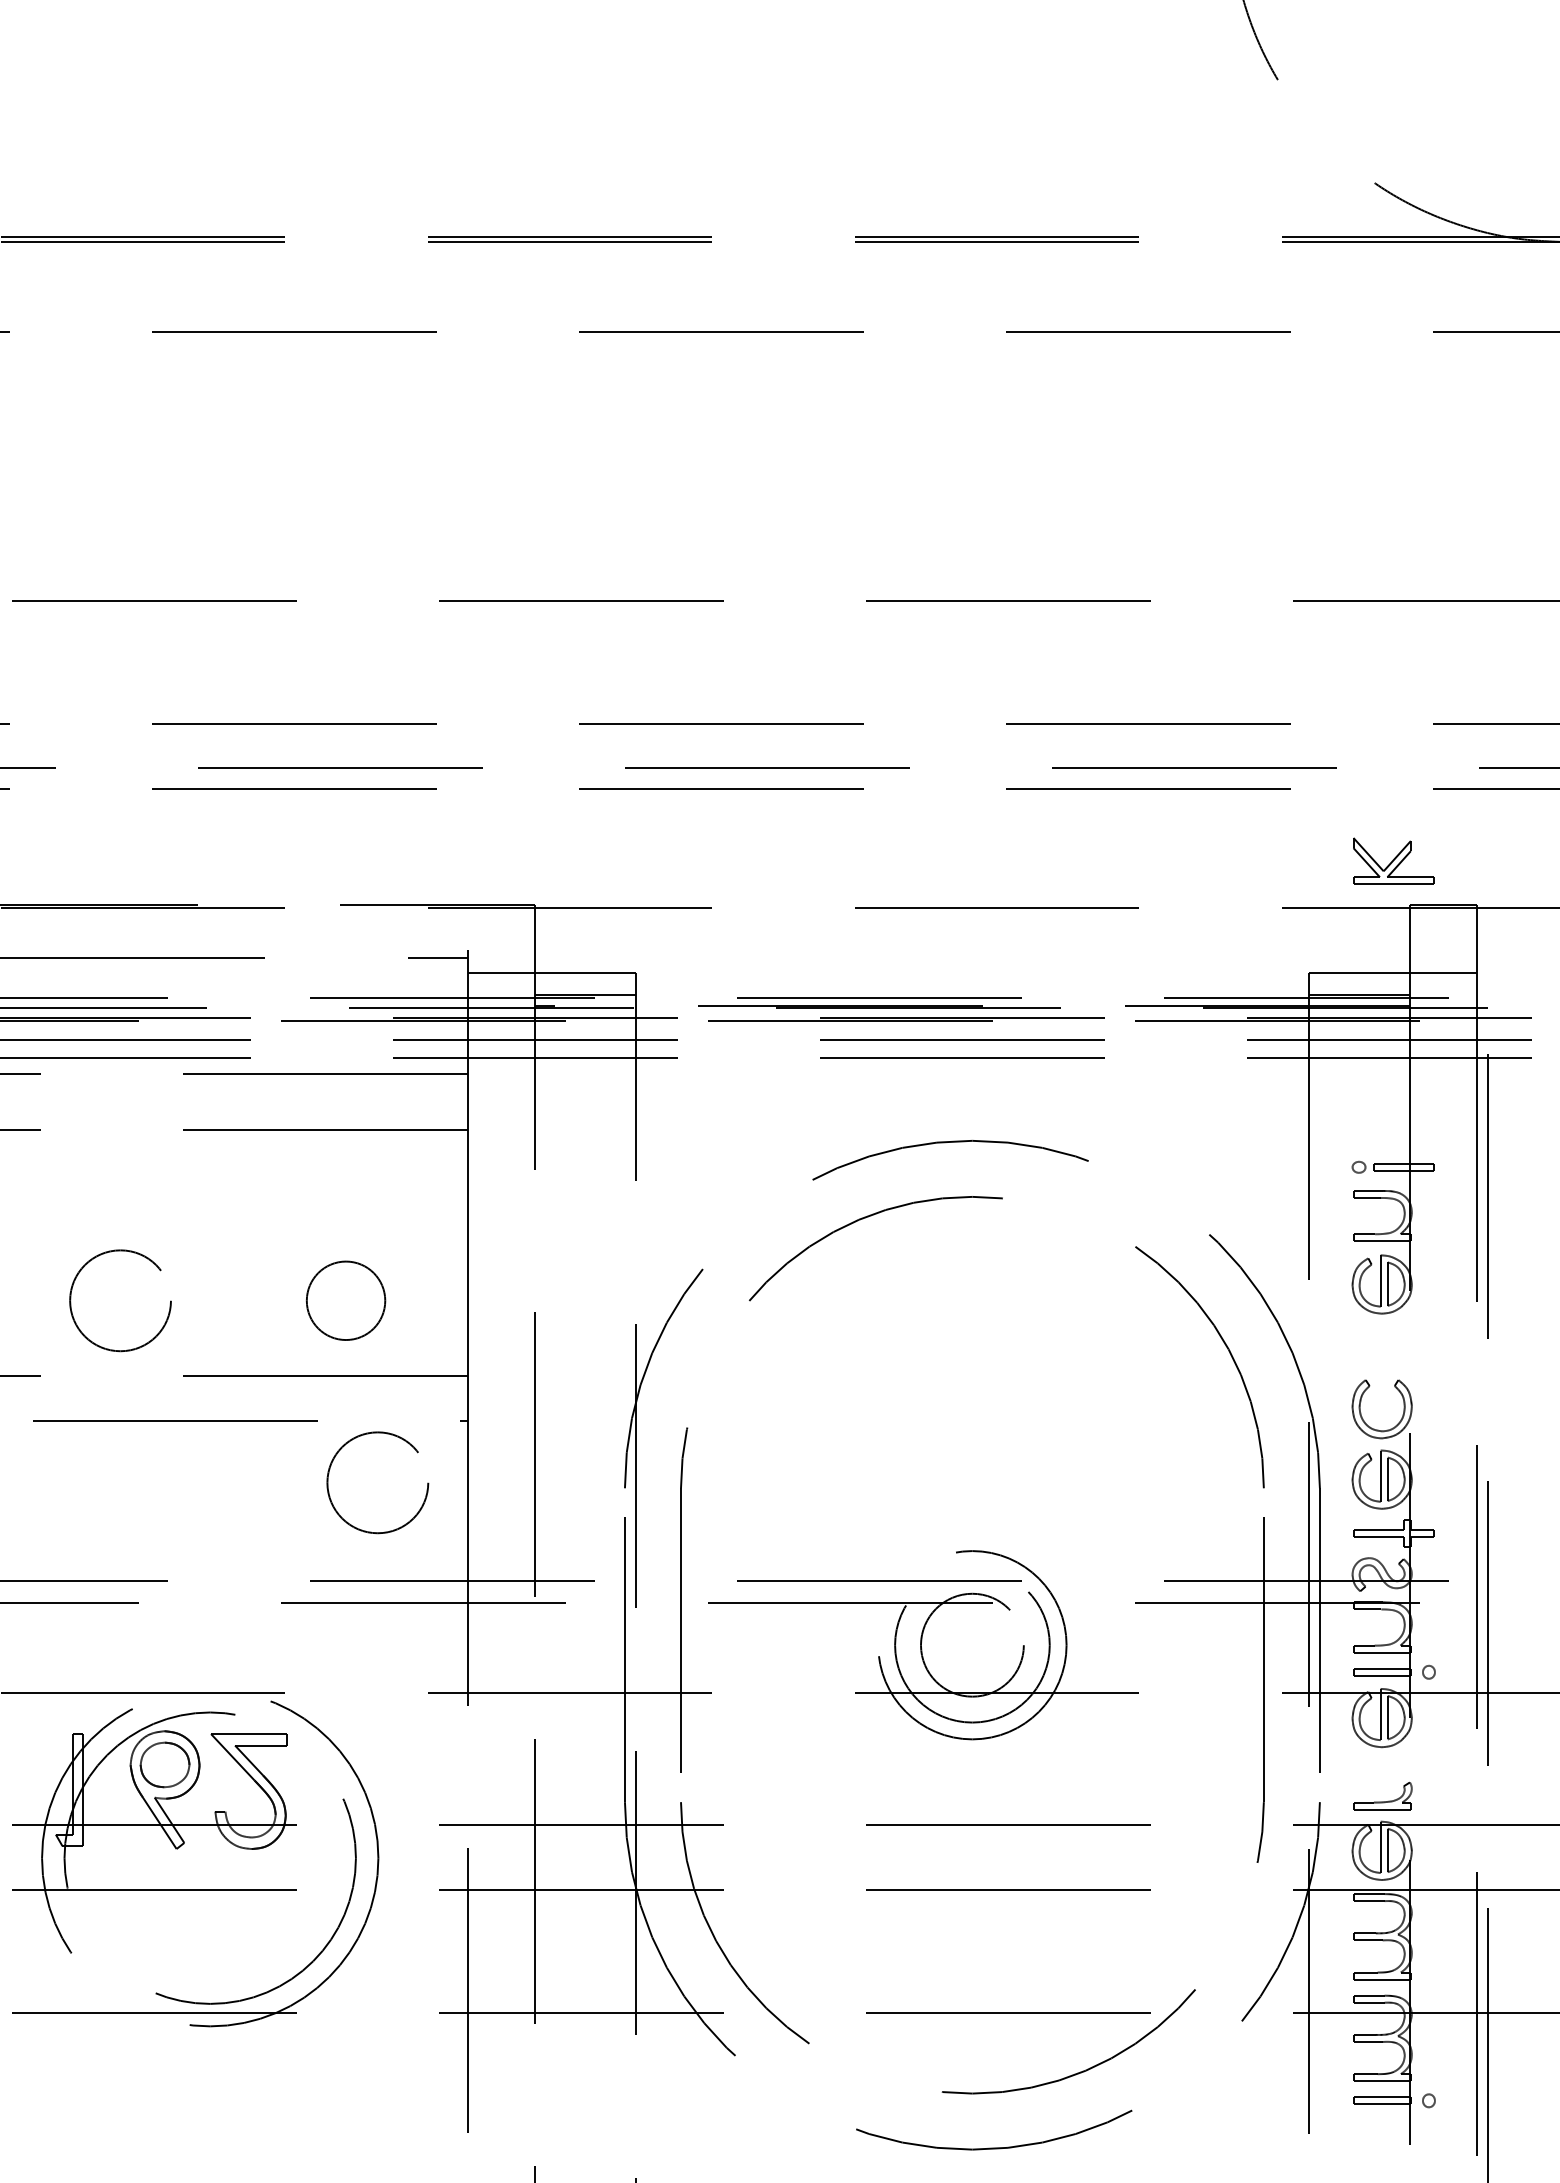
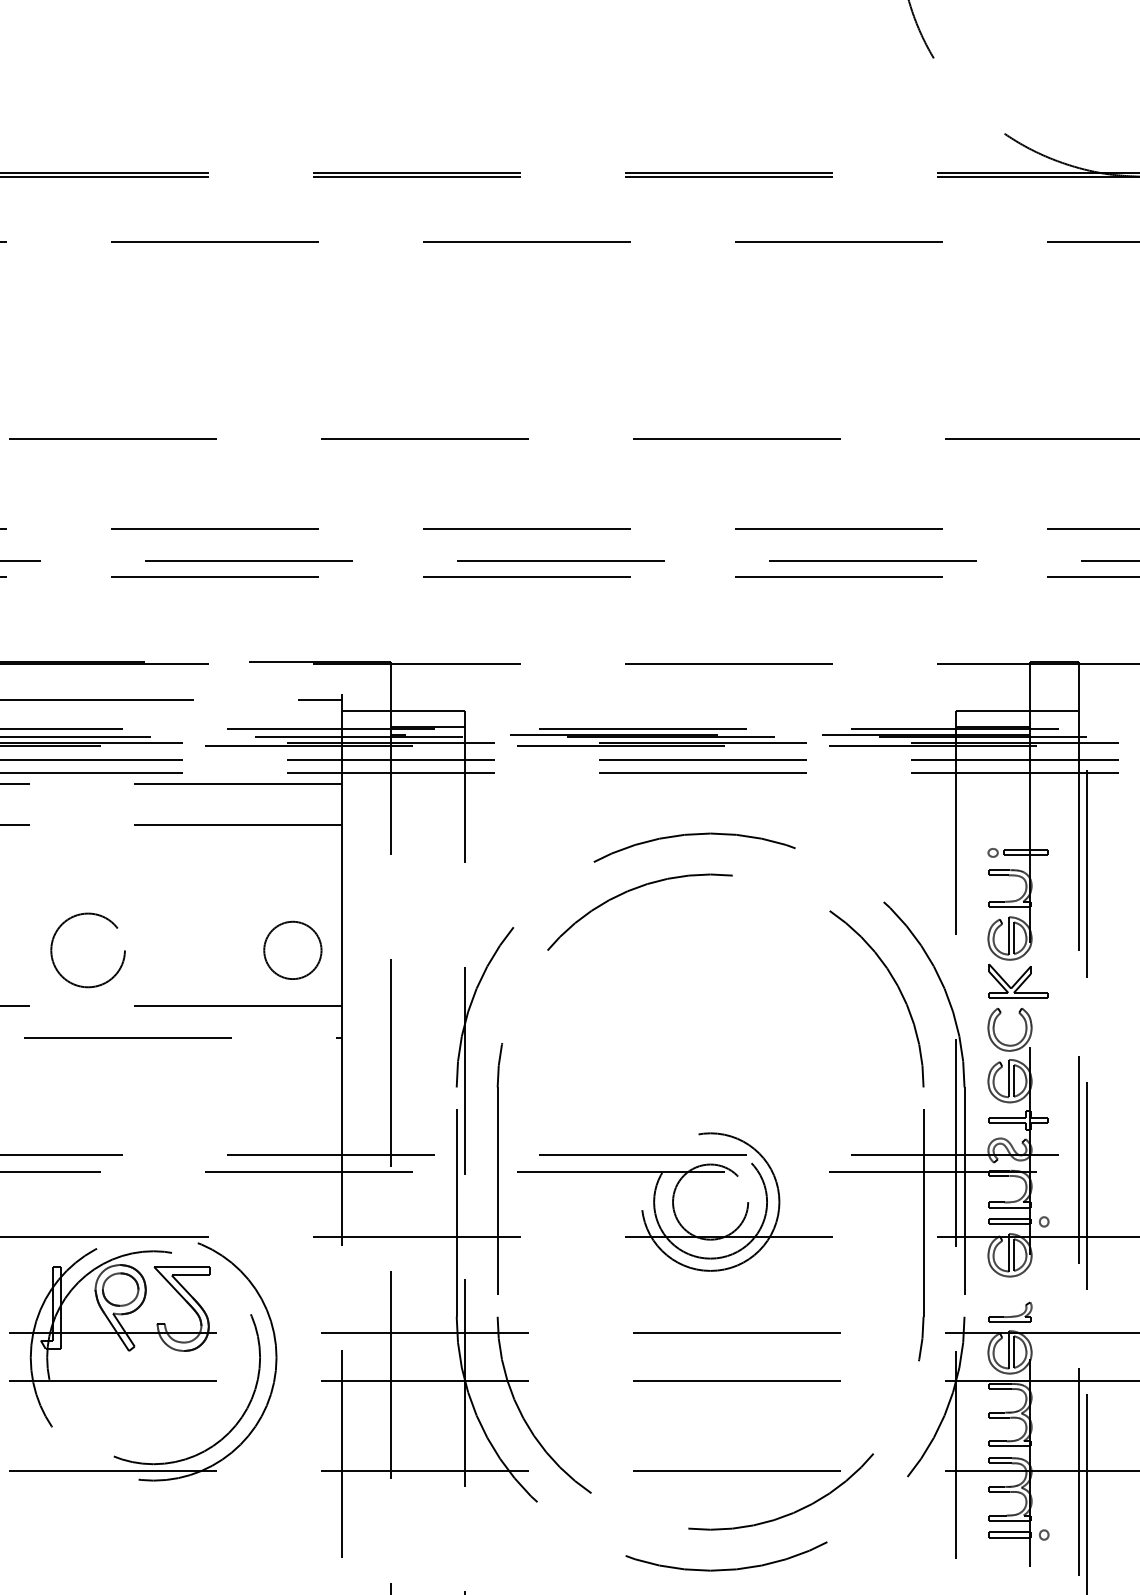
part: (1393, 860) -> (1018, 980), moved
circle: (345, 1299) -> (292, 949), moved
circle: (376, 1482) -> (275, 1083), removed

